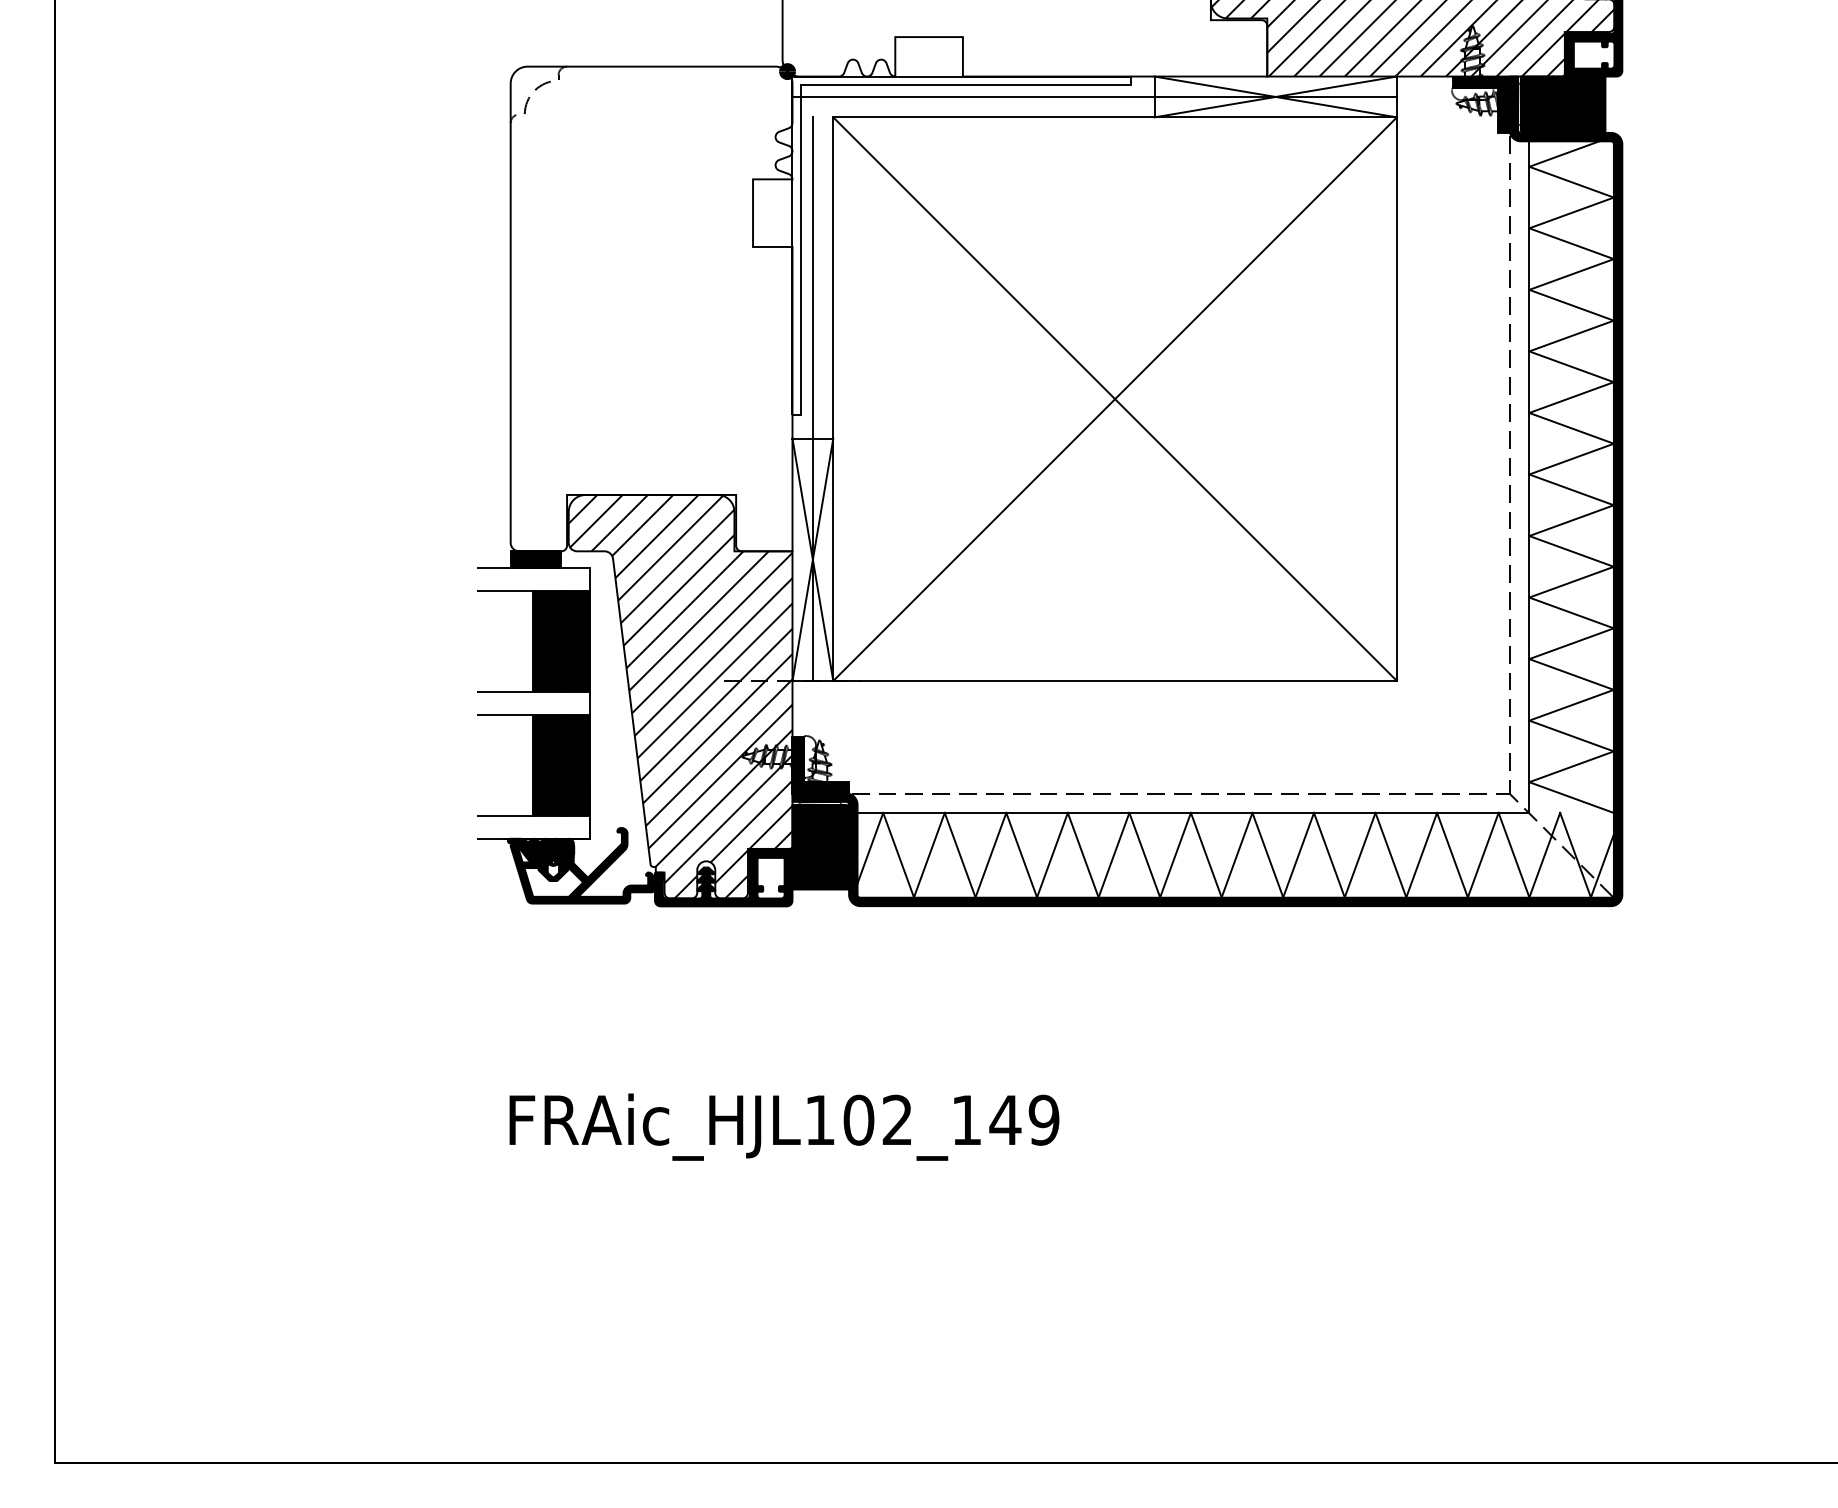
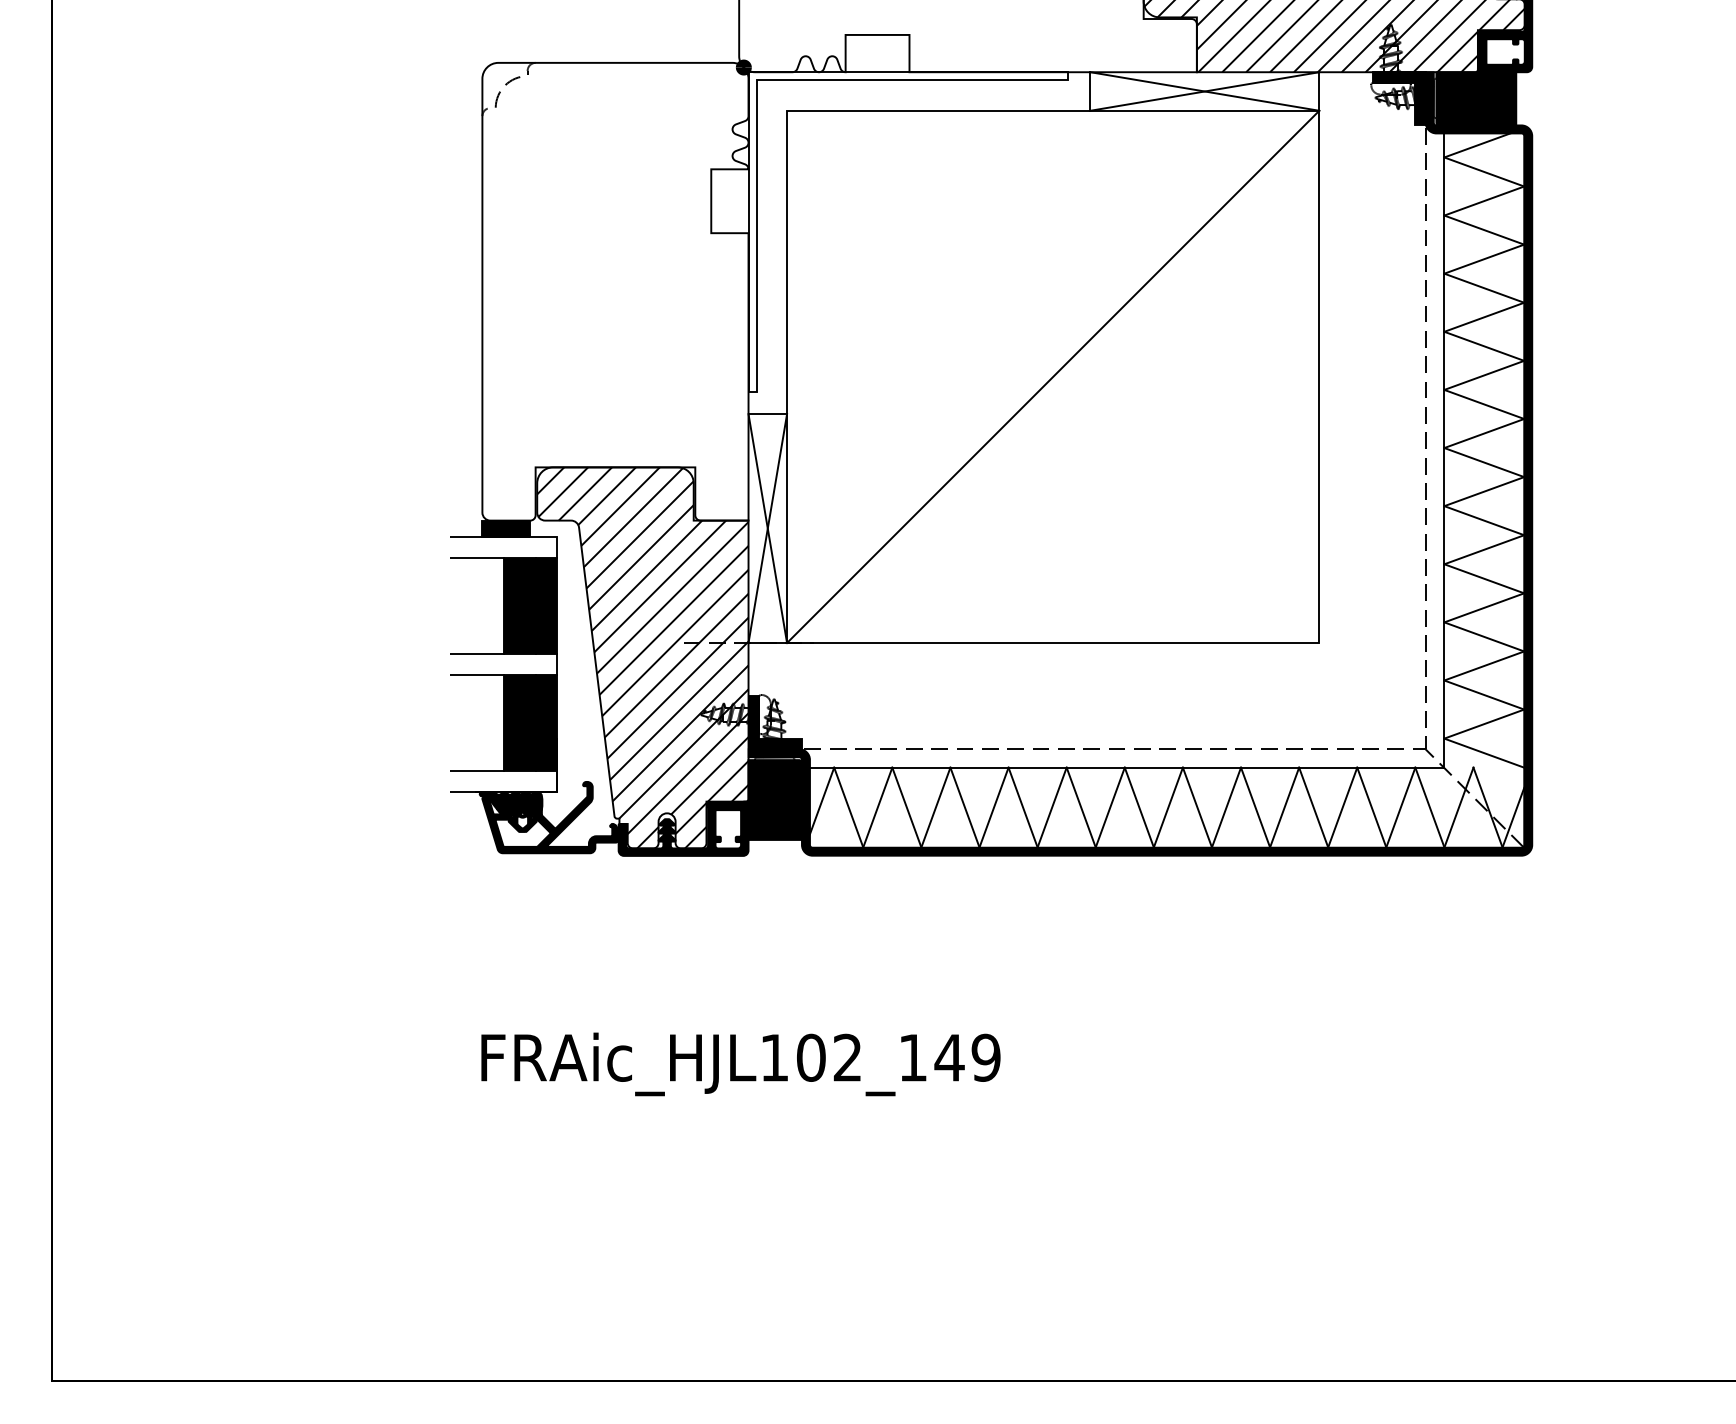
line: (1094, 96) -> (1033, 91), removed
line: (812, 398) -> (767, 376), removed
line: (1115, 398) -> (1053, 376), removed

